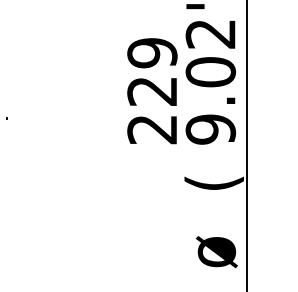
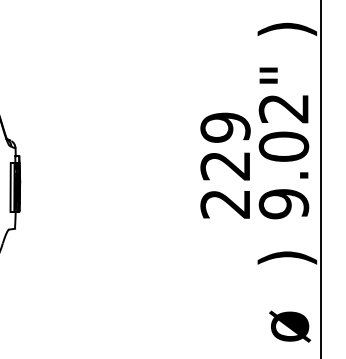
text: (214, 182) -> (287, 257), ( -> )

